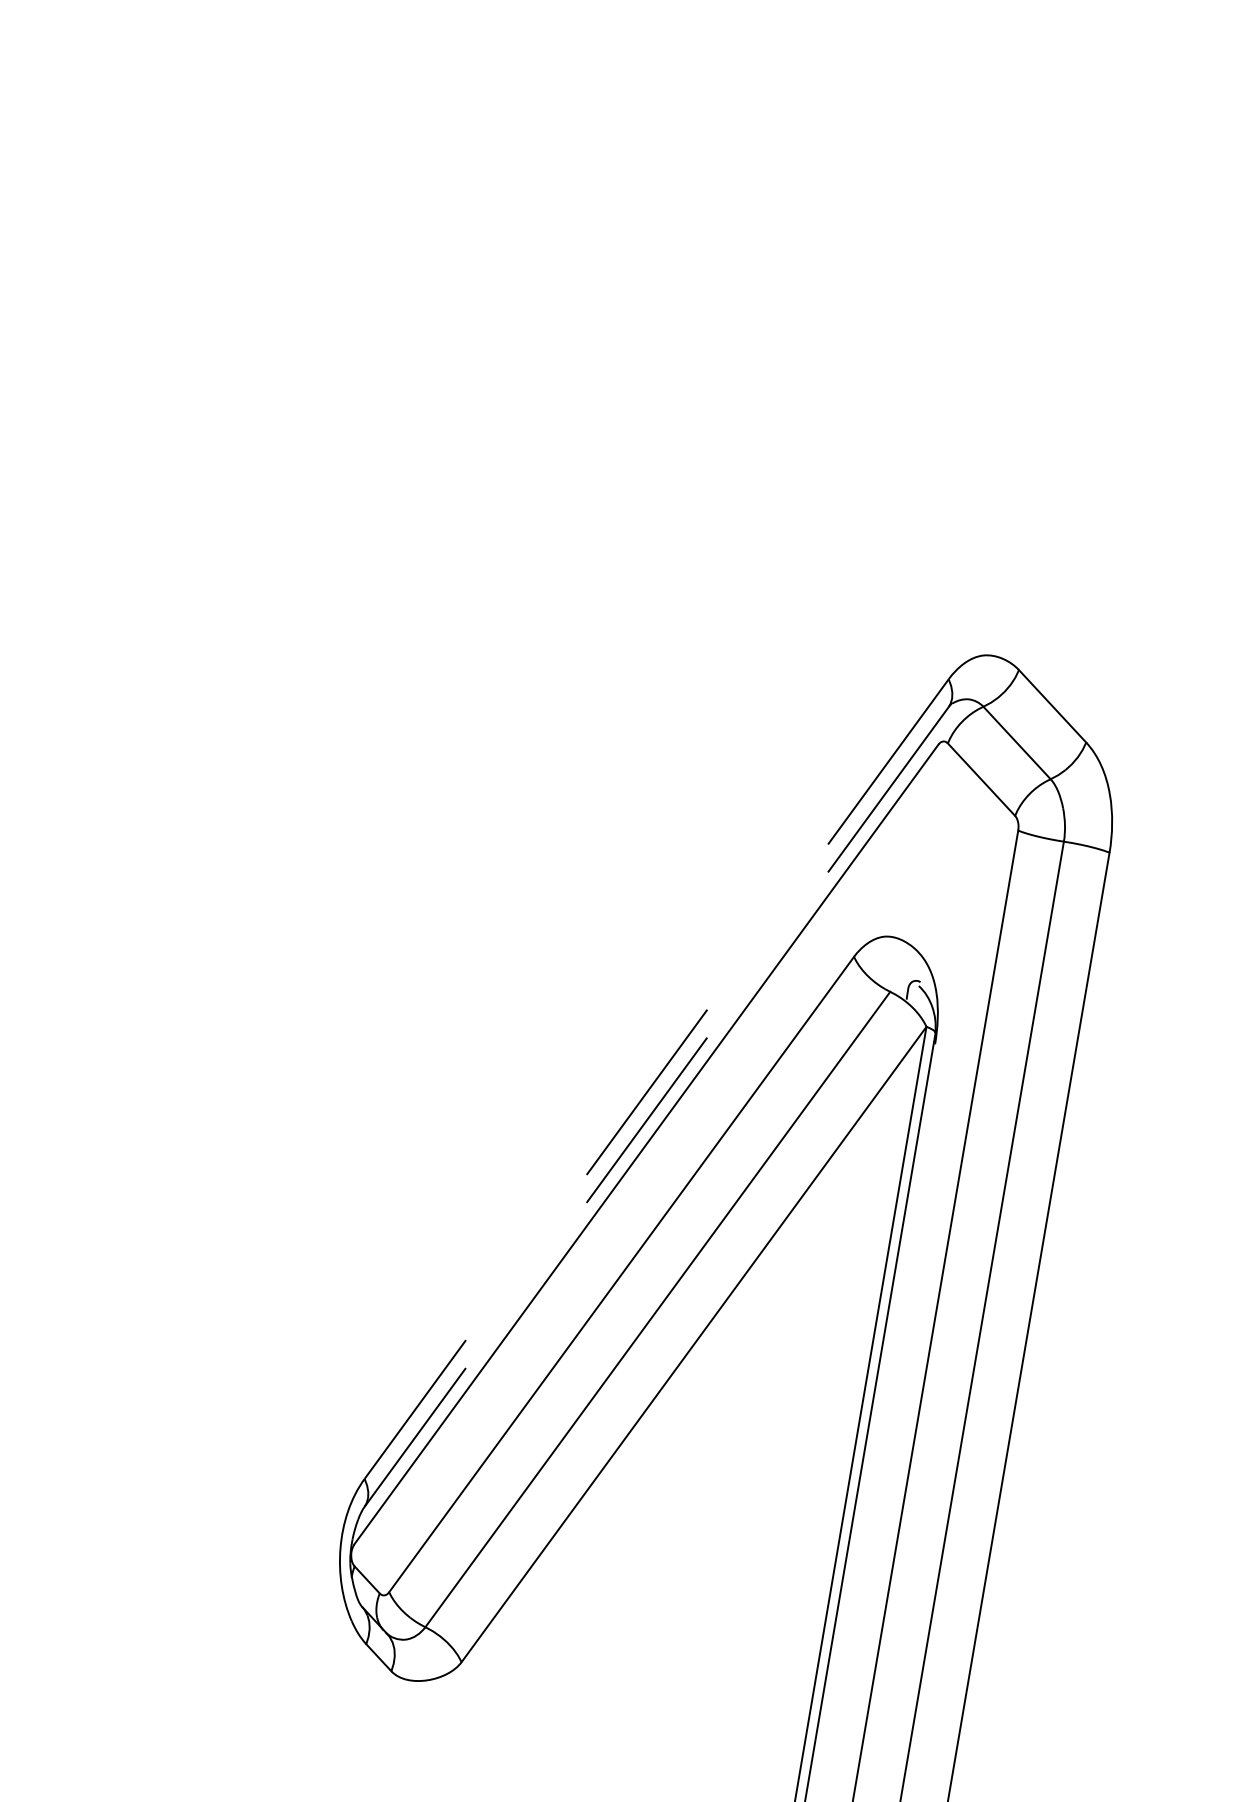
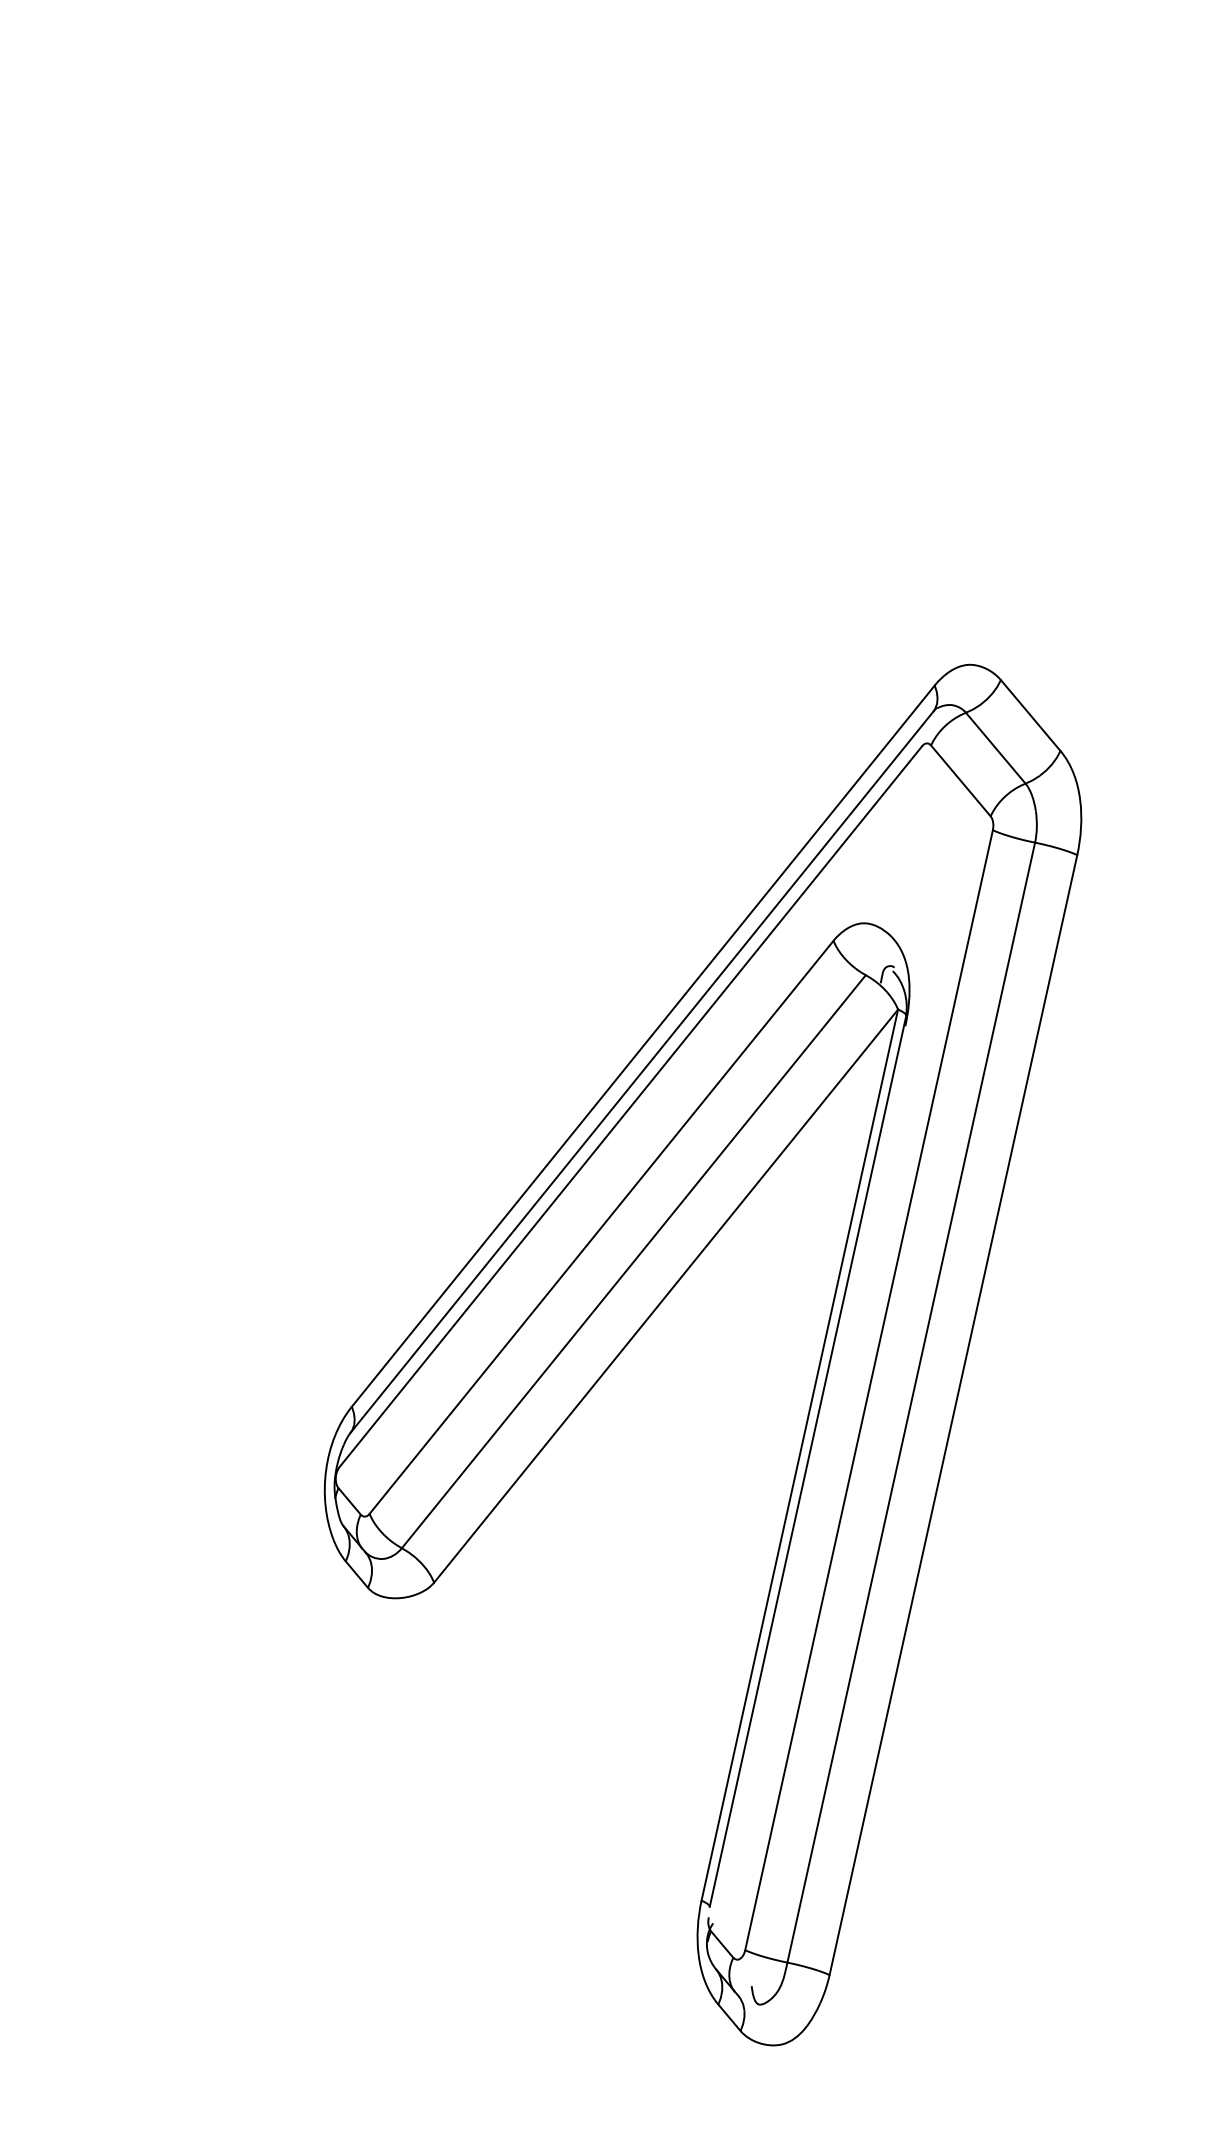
line: (656, 1079) -> (643, 1046), dashed -> solid
line: (656, 1107) -> (641, 1072), dashed -> solid

